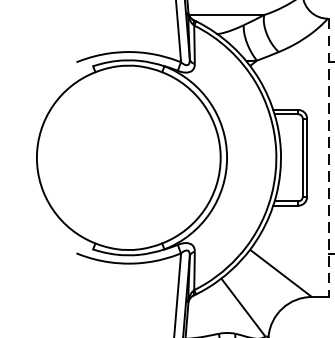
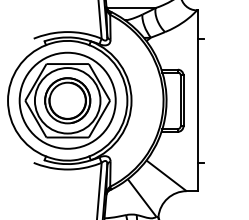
part: (128, 157) -> (67, 100), added
line: (328, 158) -> (197, 101), dashed -> solid

